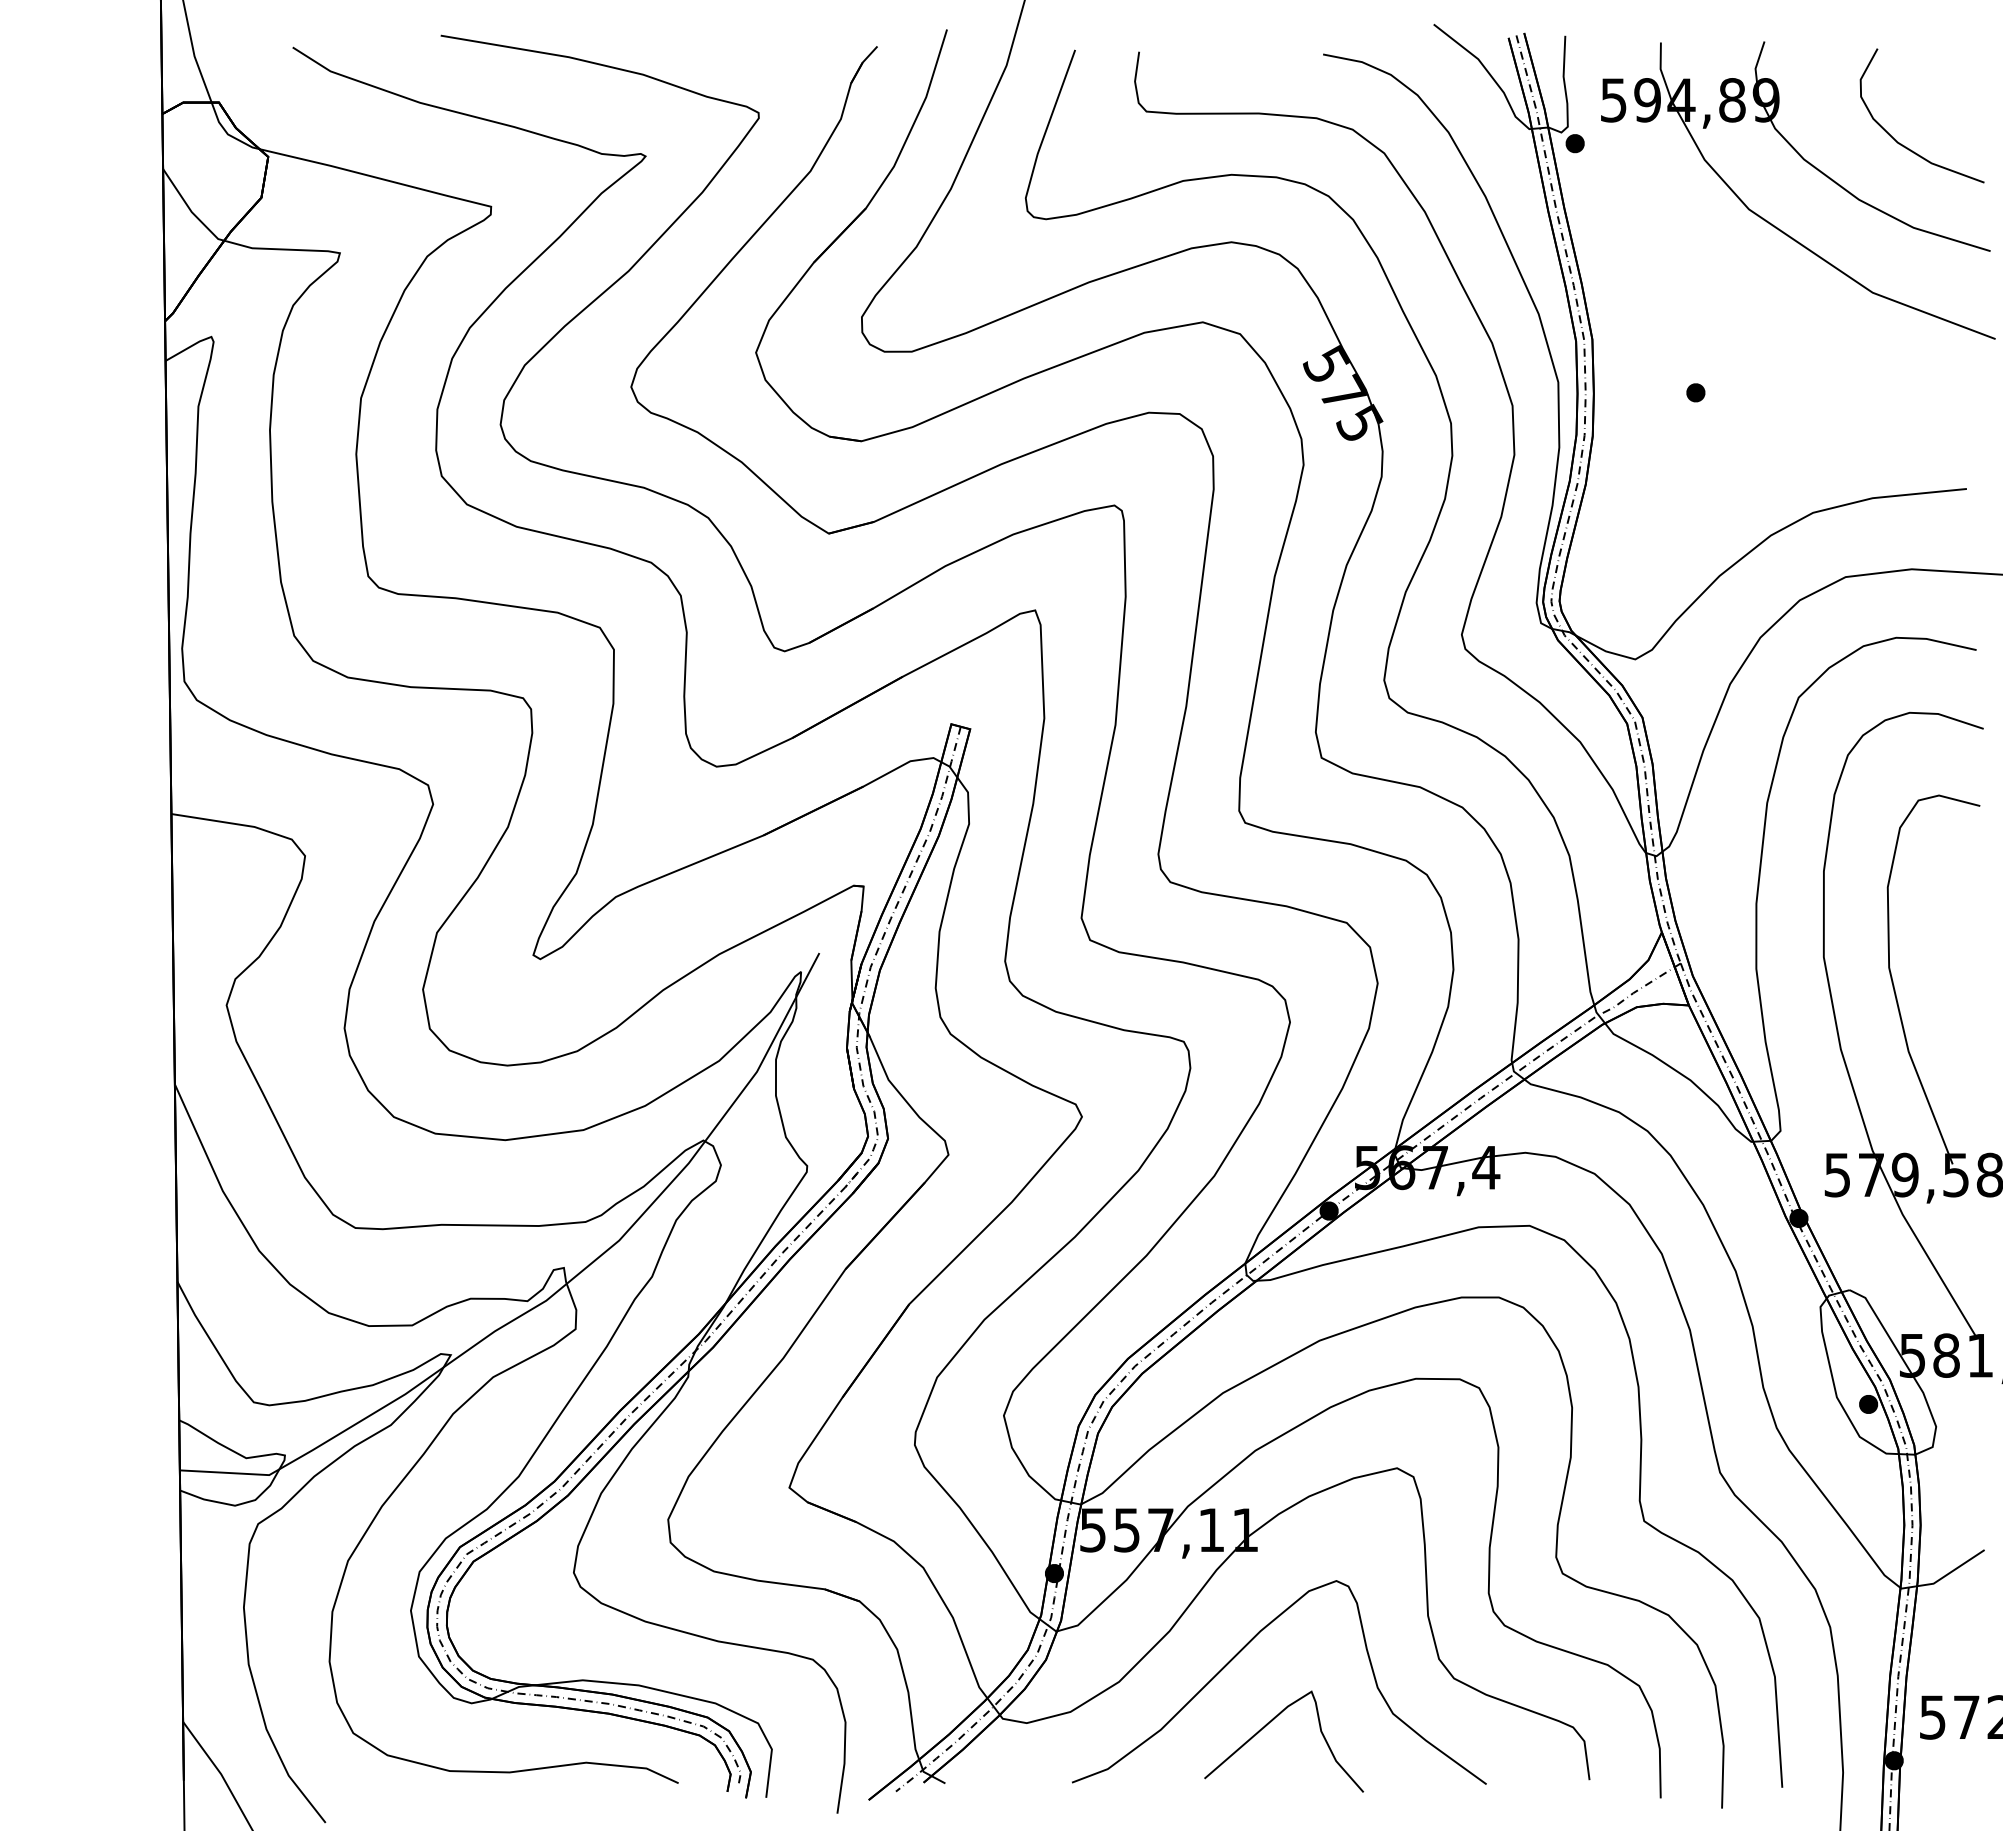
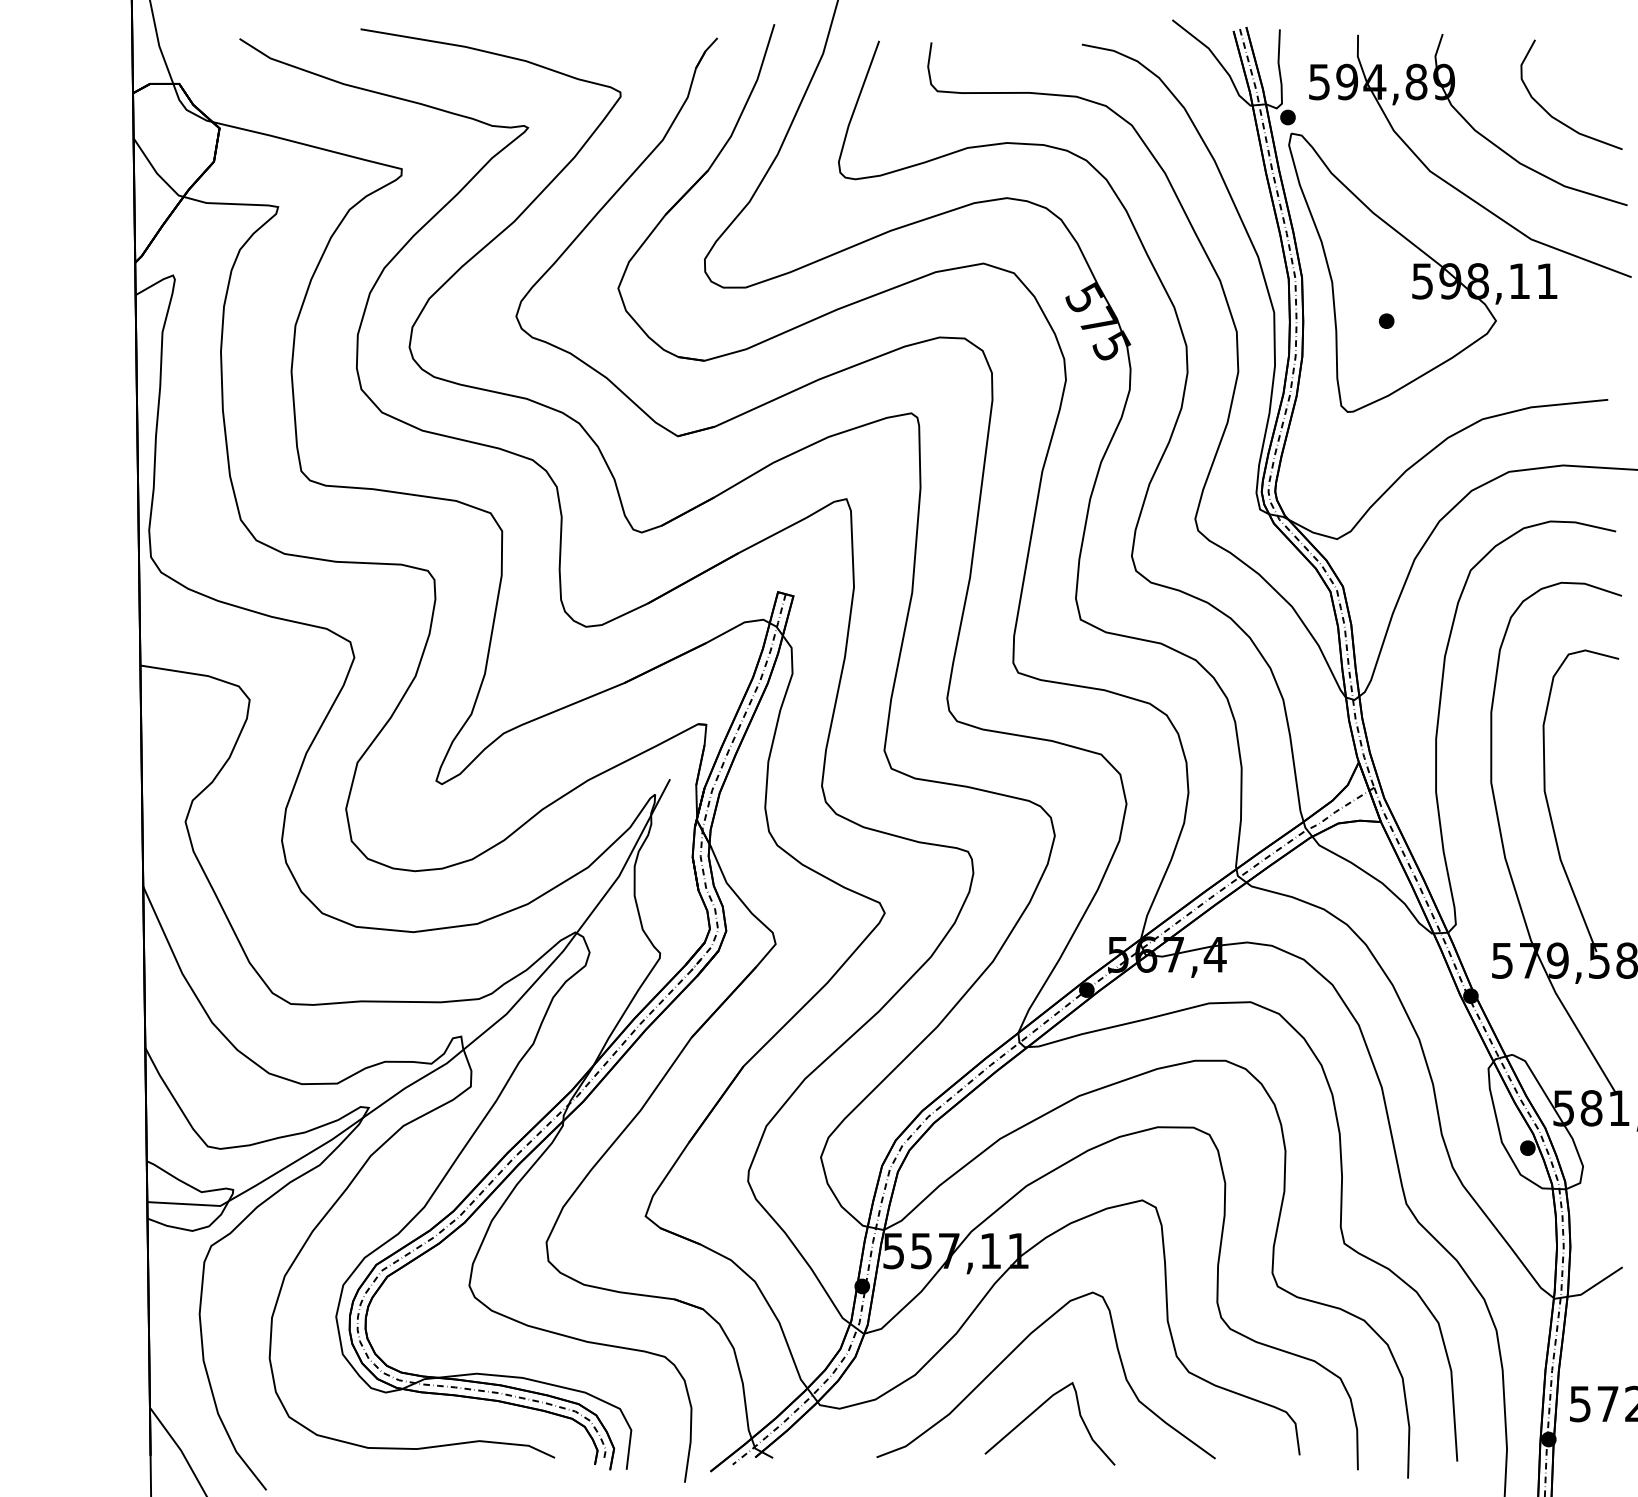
part: (1739, 333) -> (1422, 272), added

